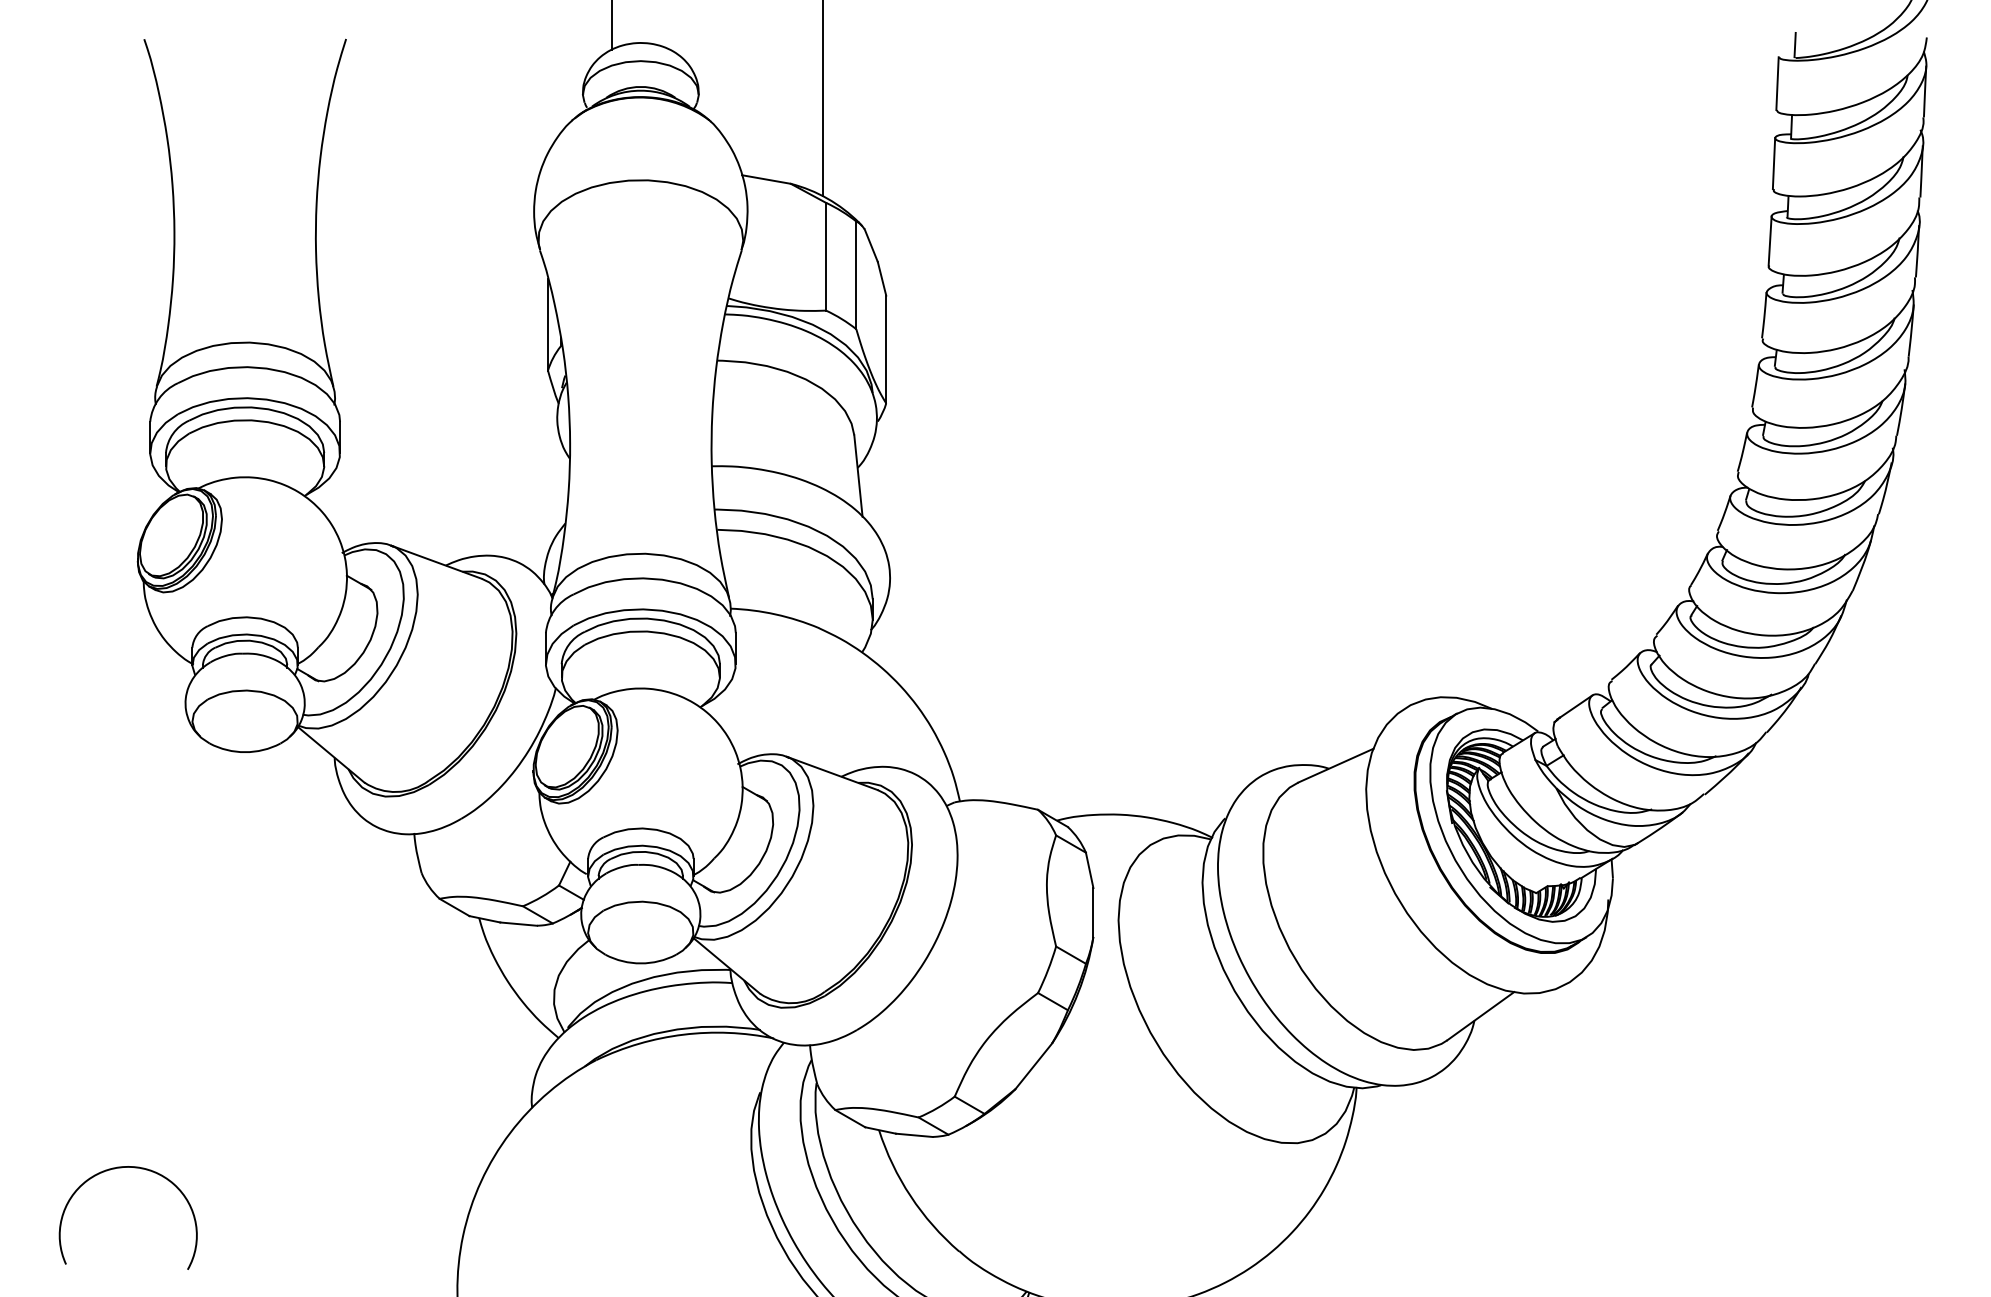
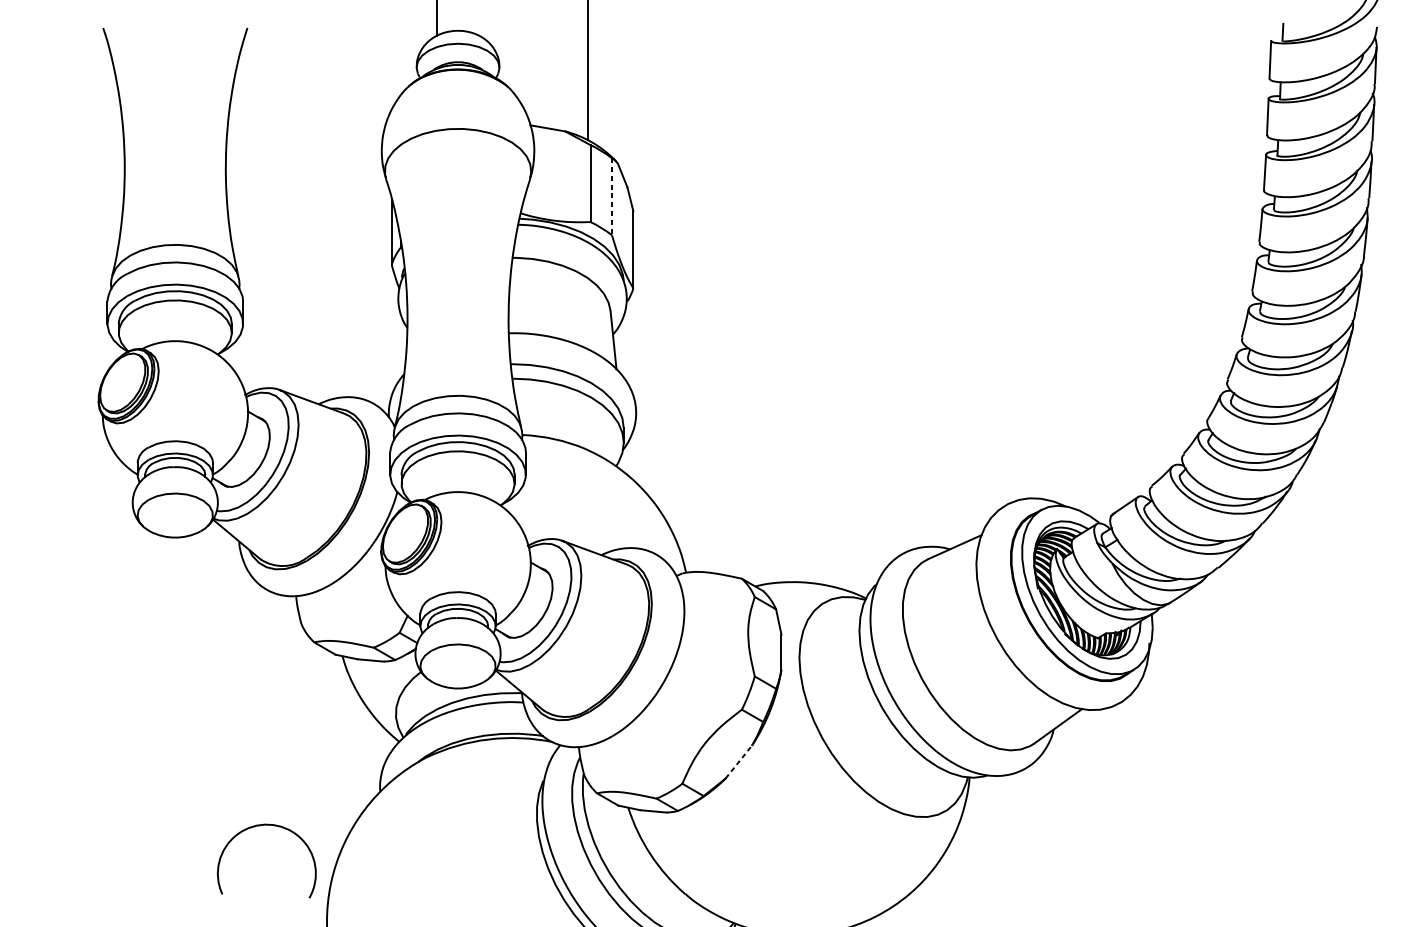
line: (856, 275) -> (612, 196), solid -> dashed
line: (1034, 1066) -> (739, 762), solid -> dashed
arc: (121, 1168) -> (262, 825), moved

